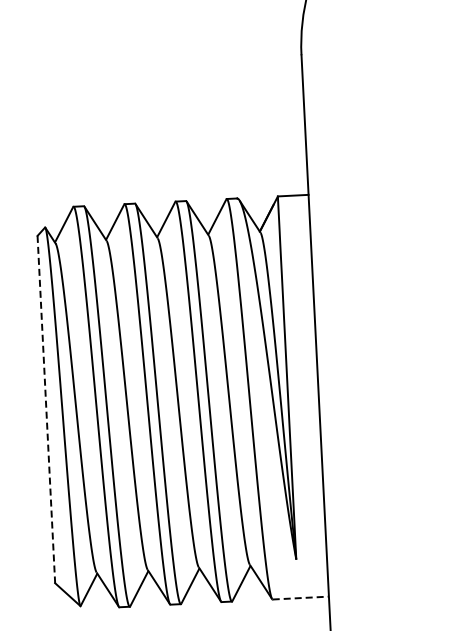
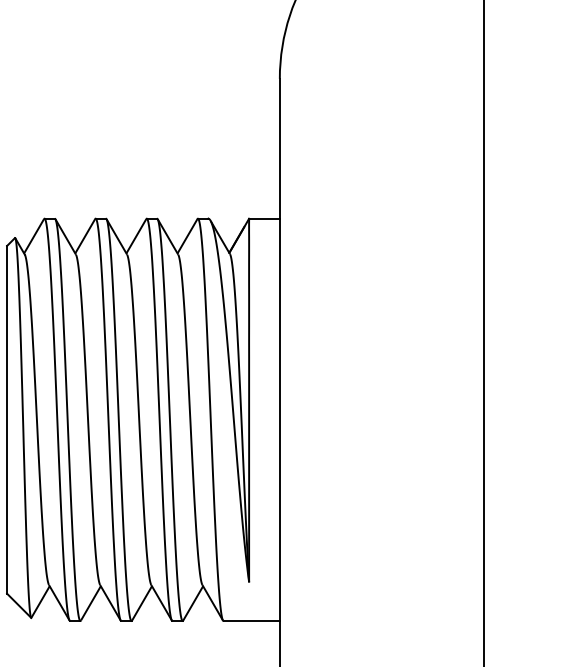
line: (46, 409) -> (7, 419), dashed -> solid
line: (301, 597) -> (252, 620), dashed -> solid

